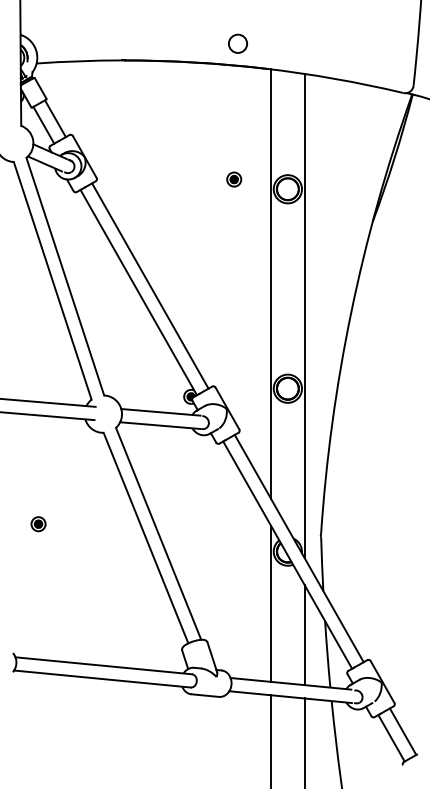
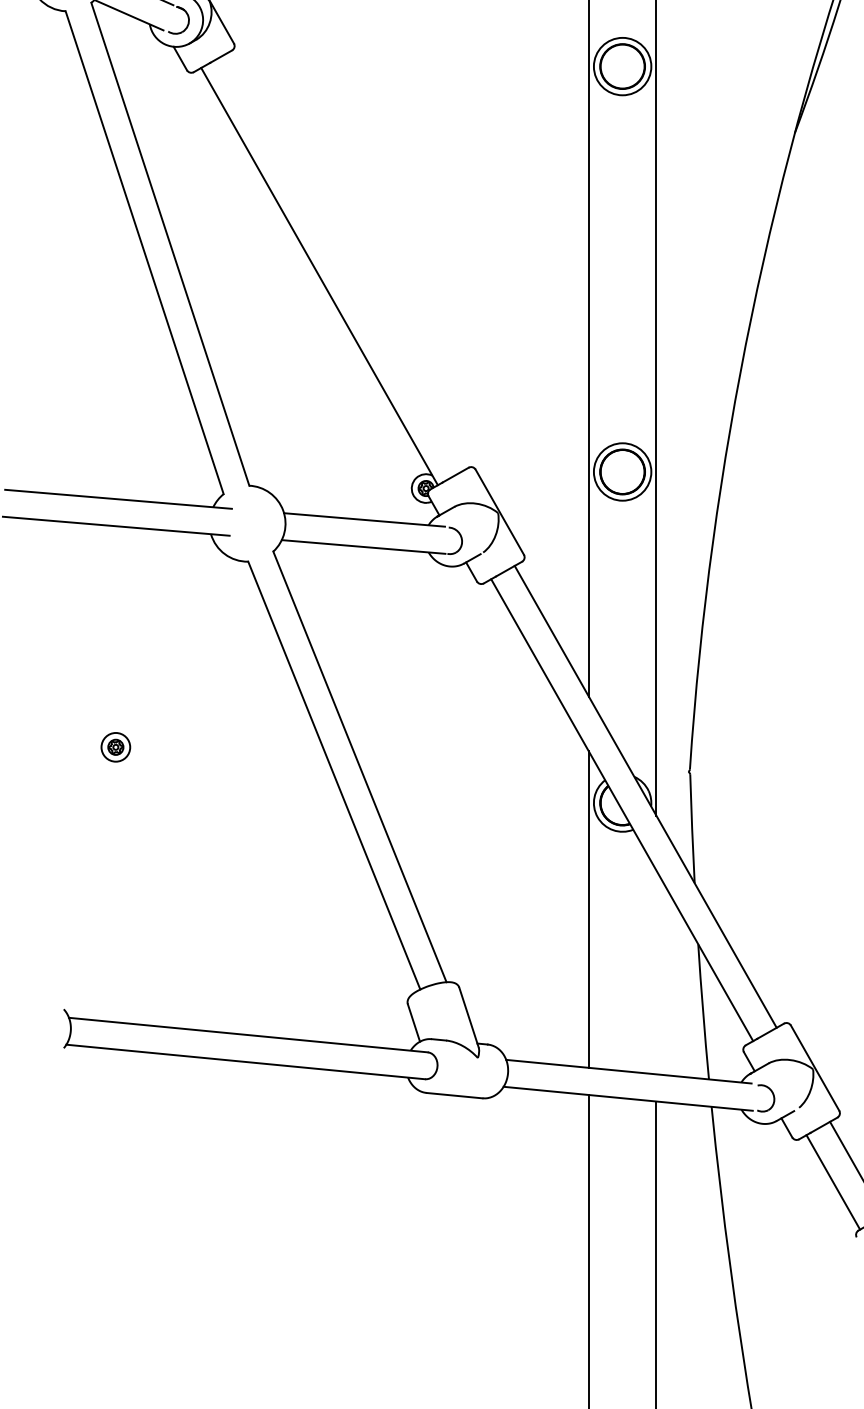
part: (234, 179) -> (514, 46), removed
line: (150, 285) -> (343, 262), removed
line: (304, 634) -> (656, 971), removed

